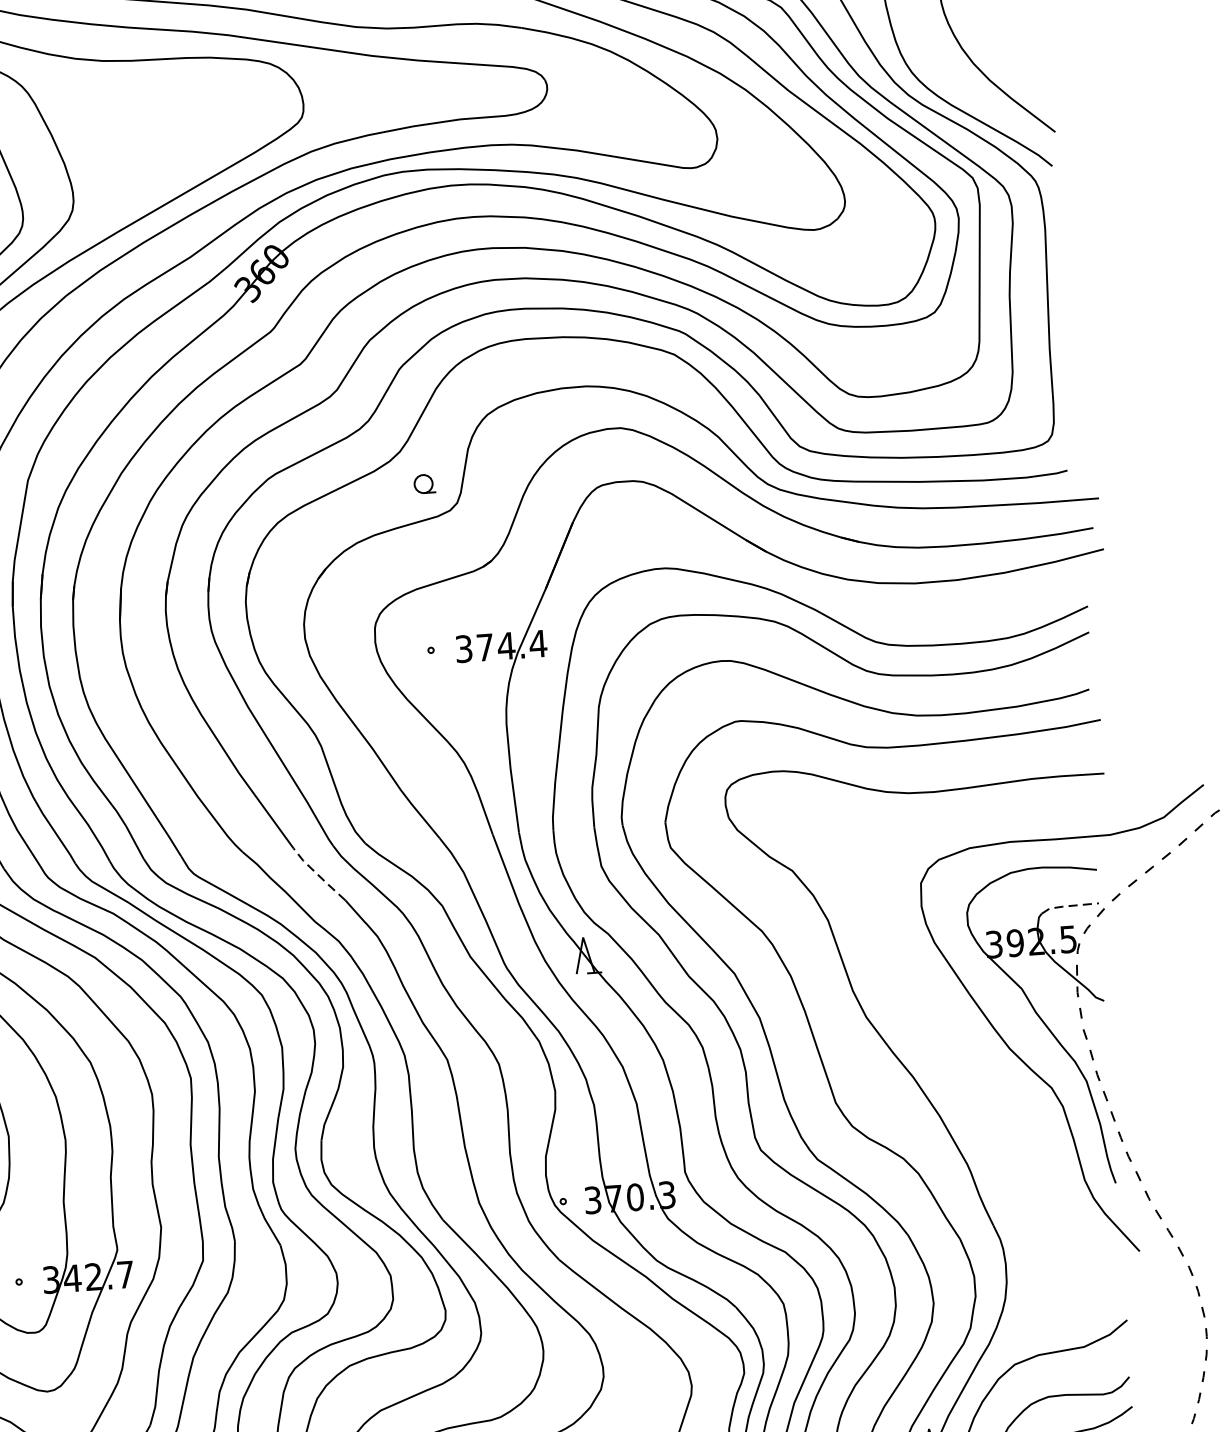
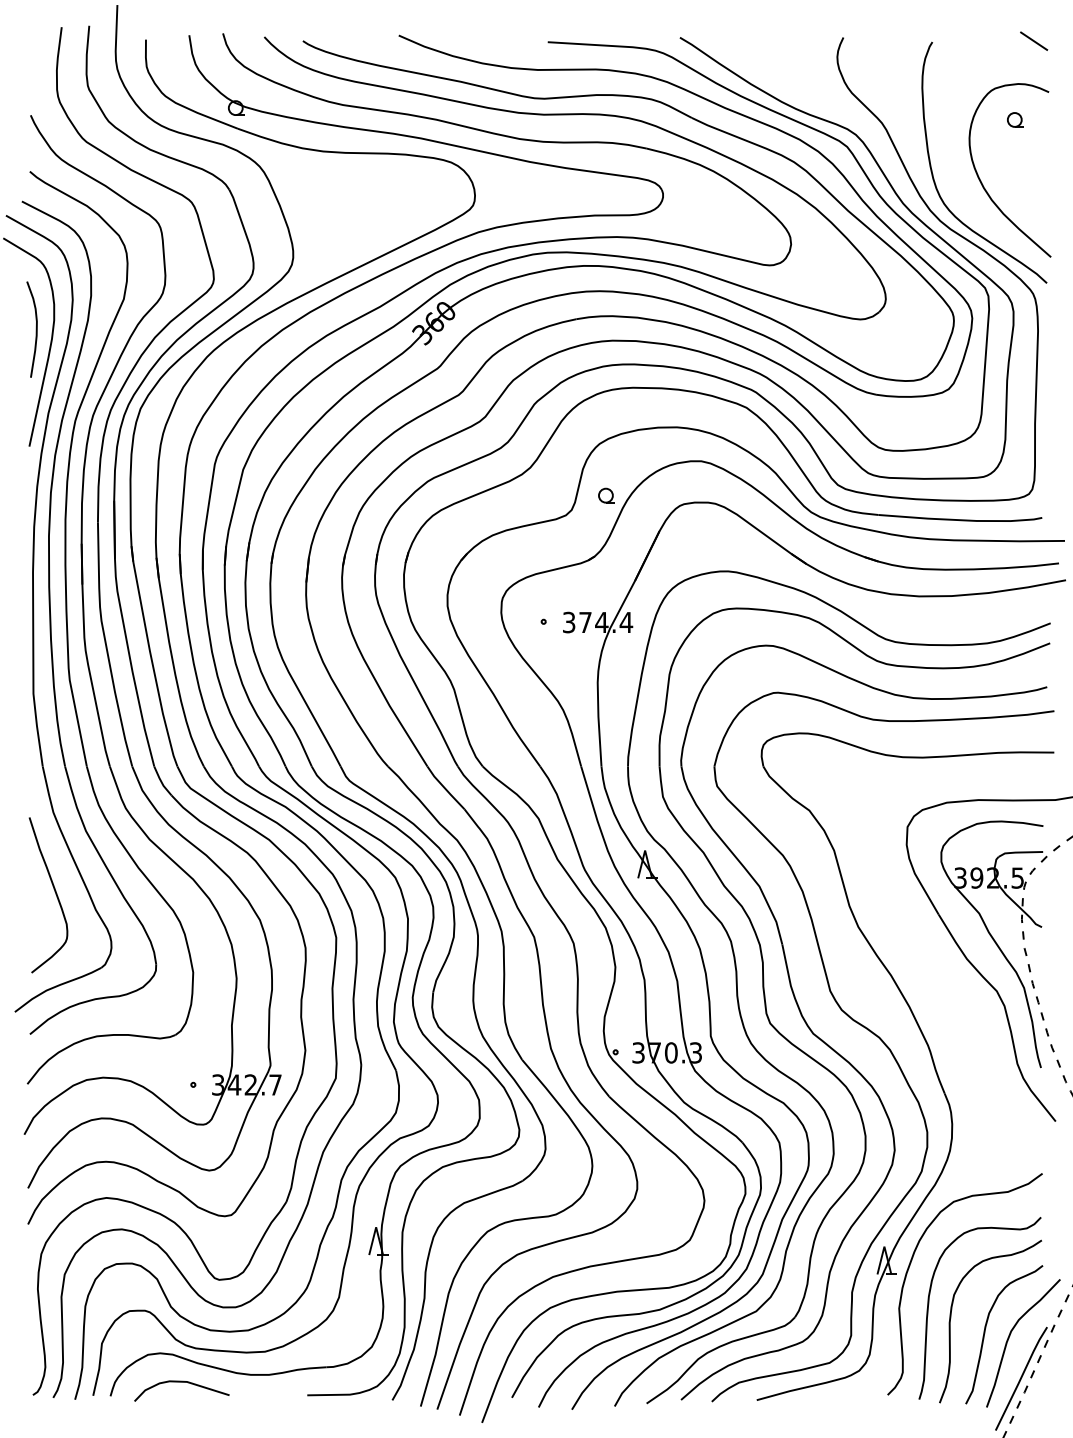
part: (424, 483) -> (606, 495), moved
line: (317, 875) -> (444, 788), dashed -> solid
line: (1068, 906) -> (1019, 852), dashed -> solid

